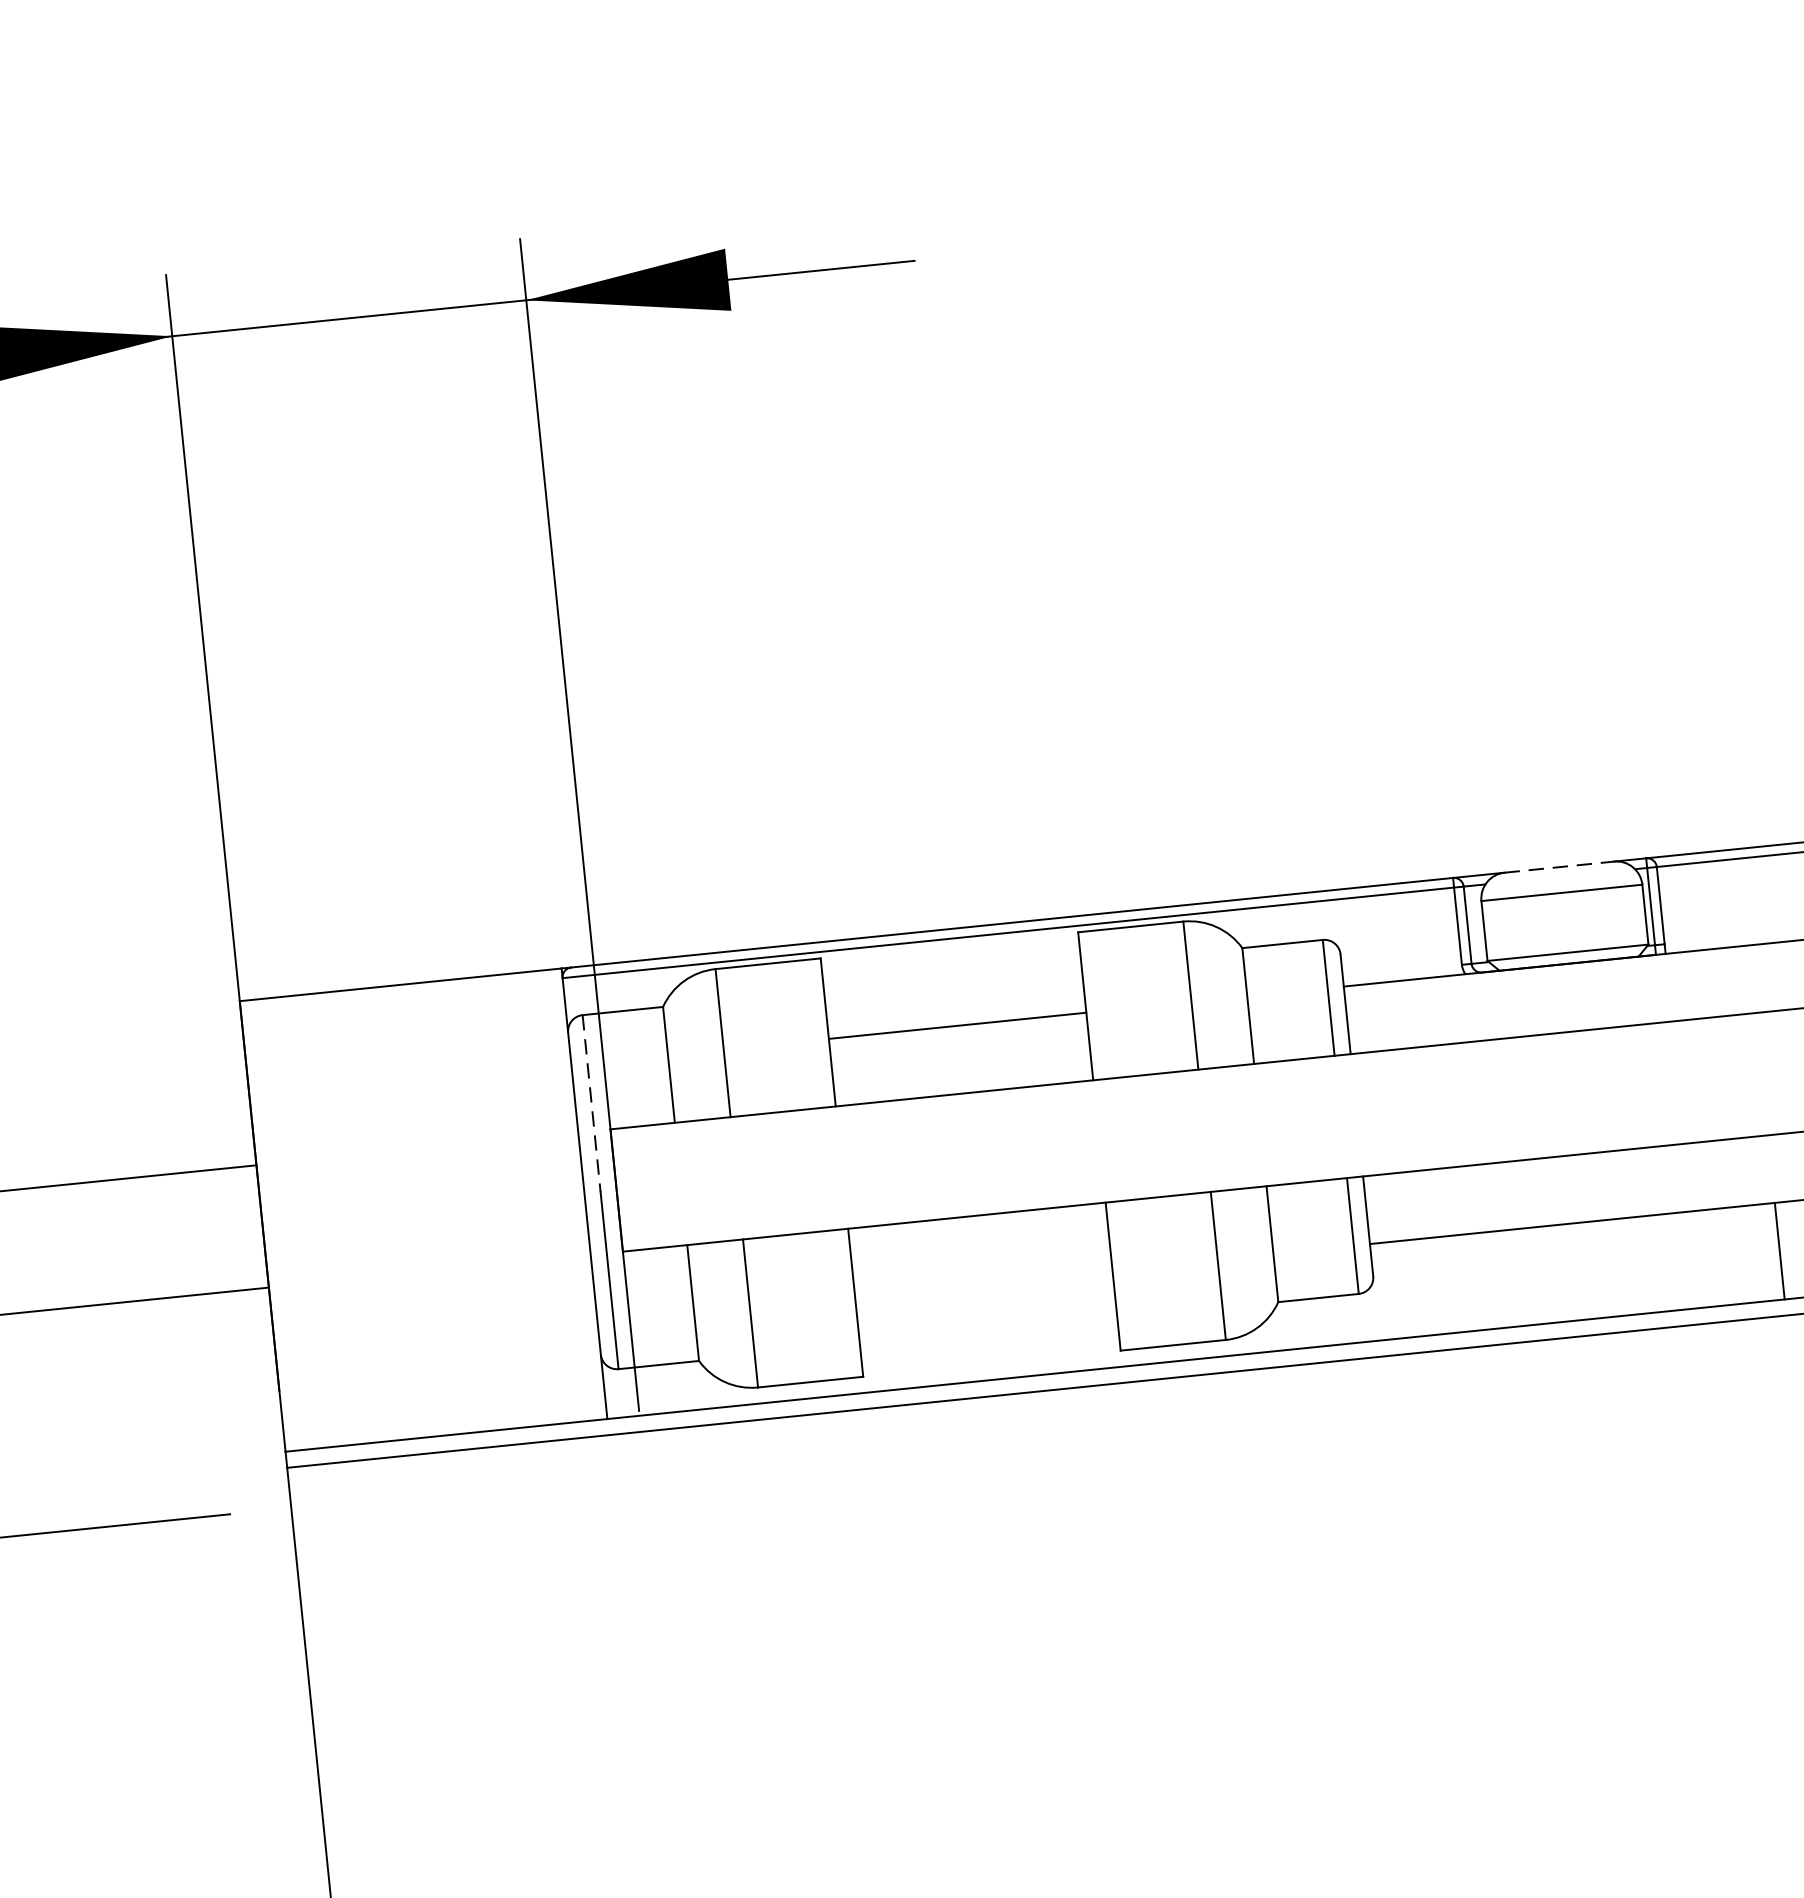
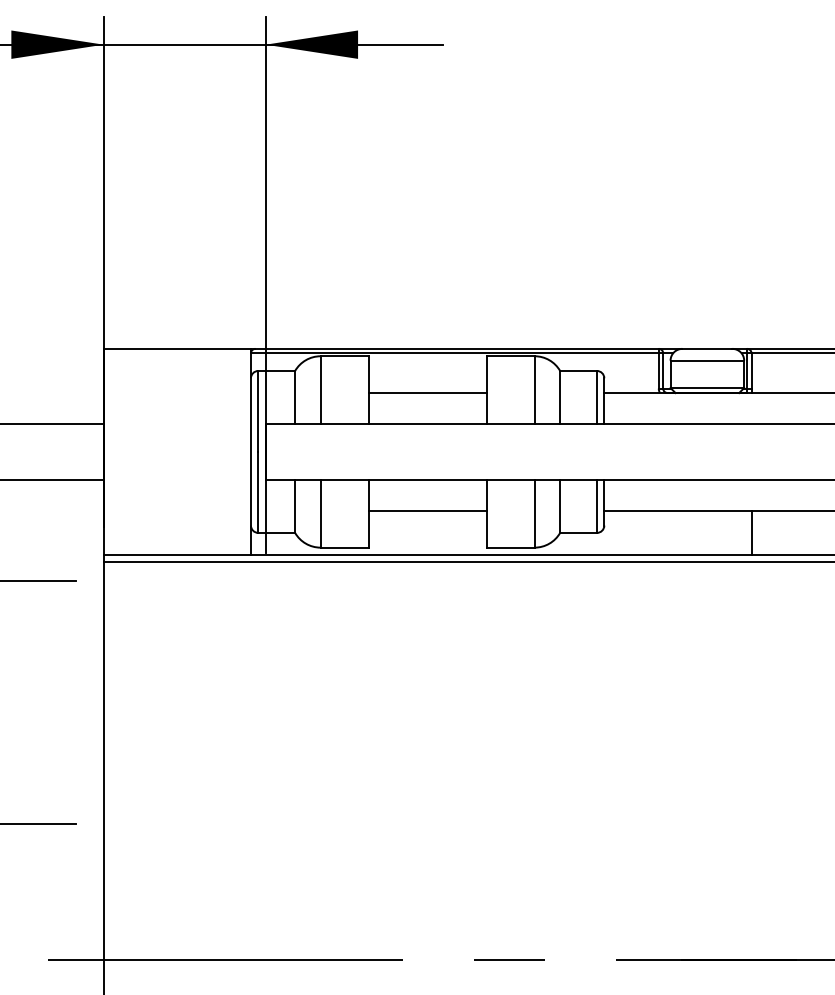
line: (1559, 866) -> (707, 348), dashed -> solid
line: (591, 1103) -> (258, 411), dashed -> solid
line: (1779, 1250) -> (751, 532), moved
line: (983, 1282) -> (427, 510), added

